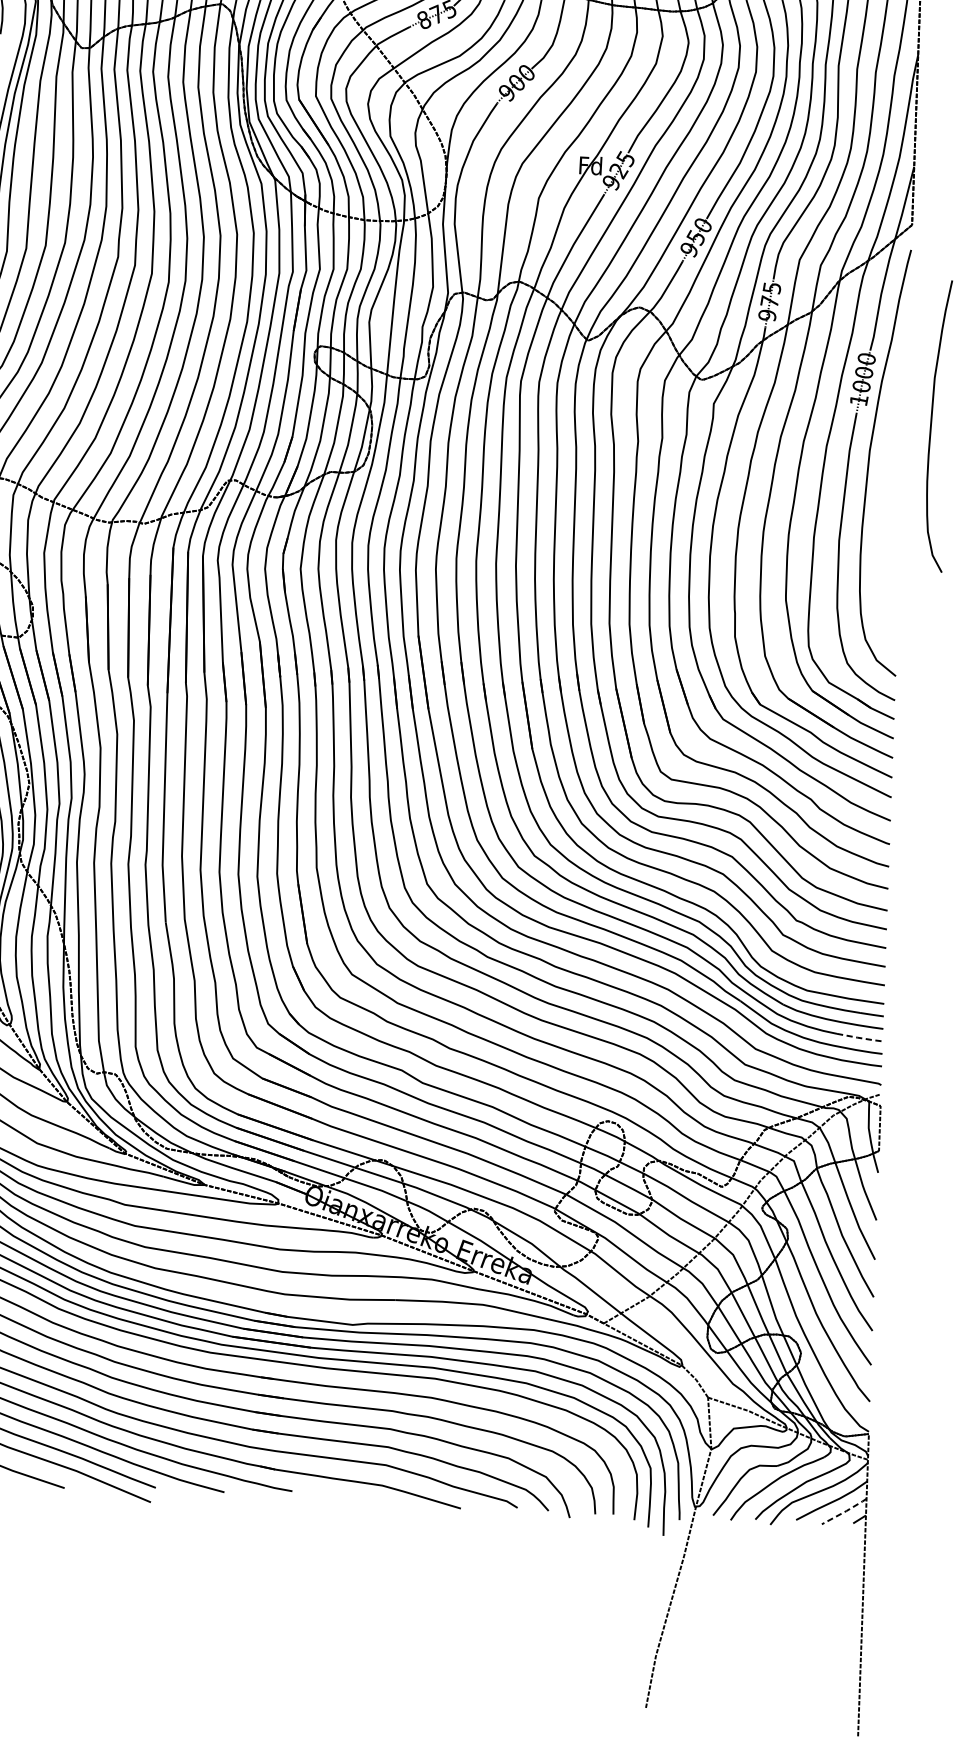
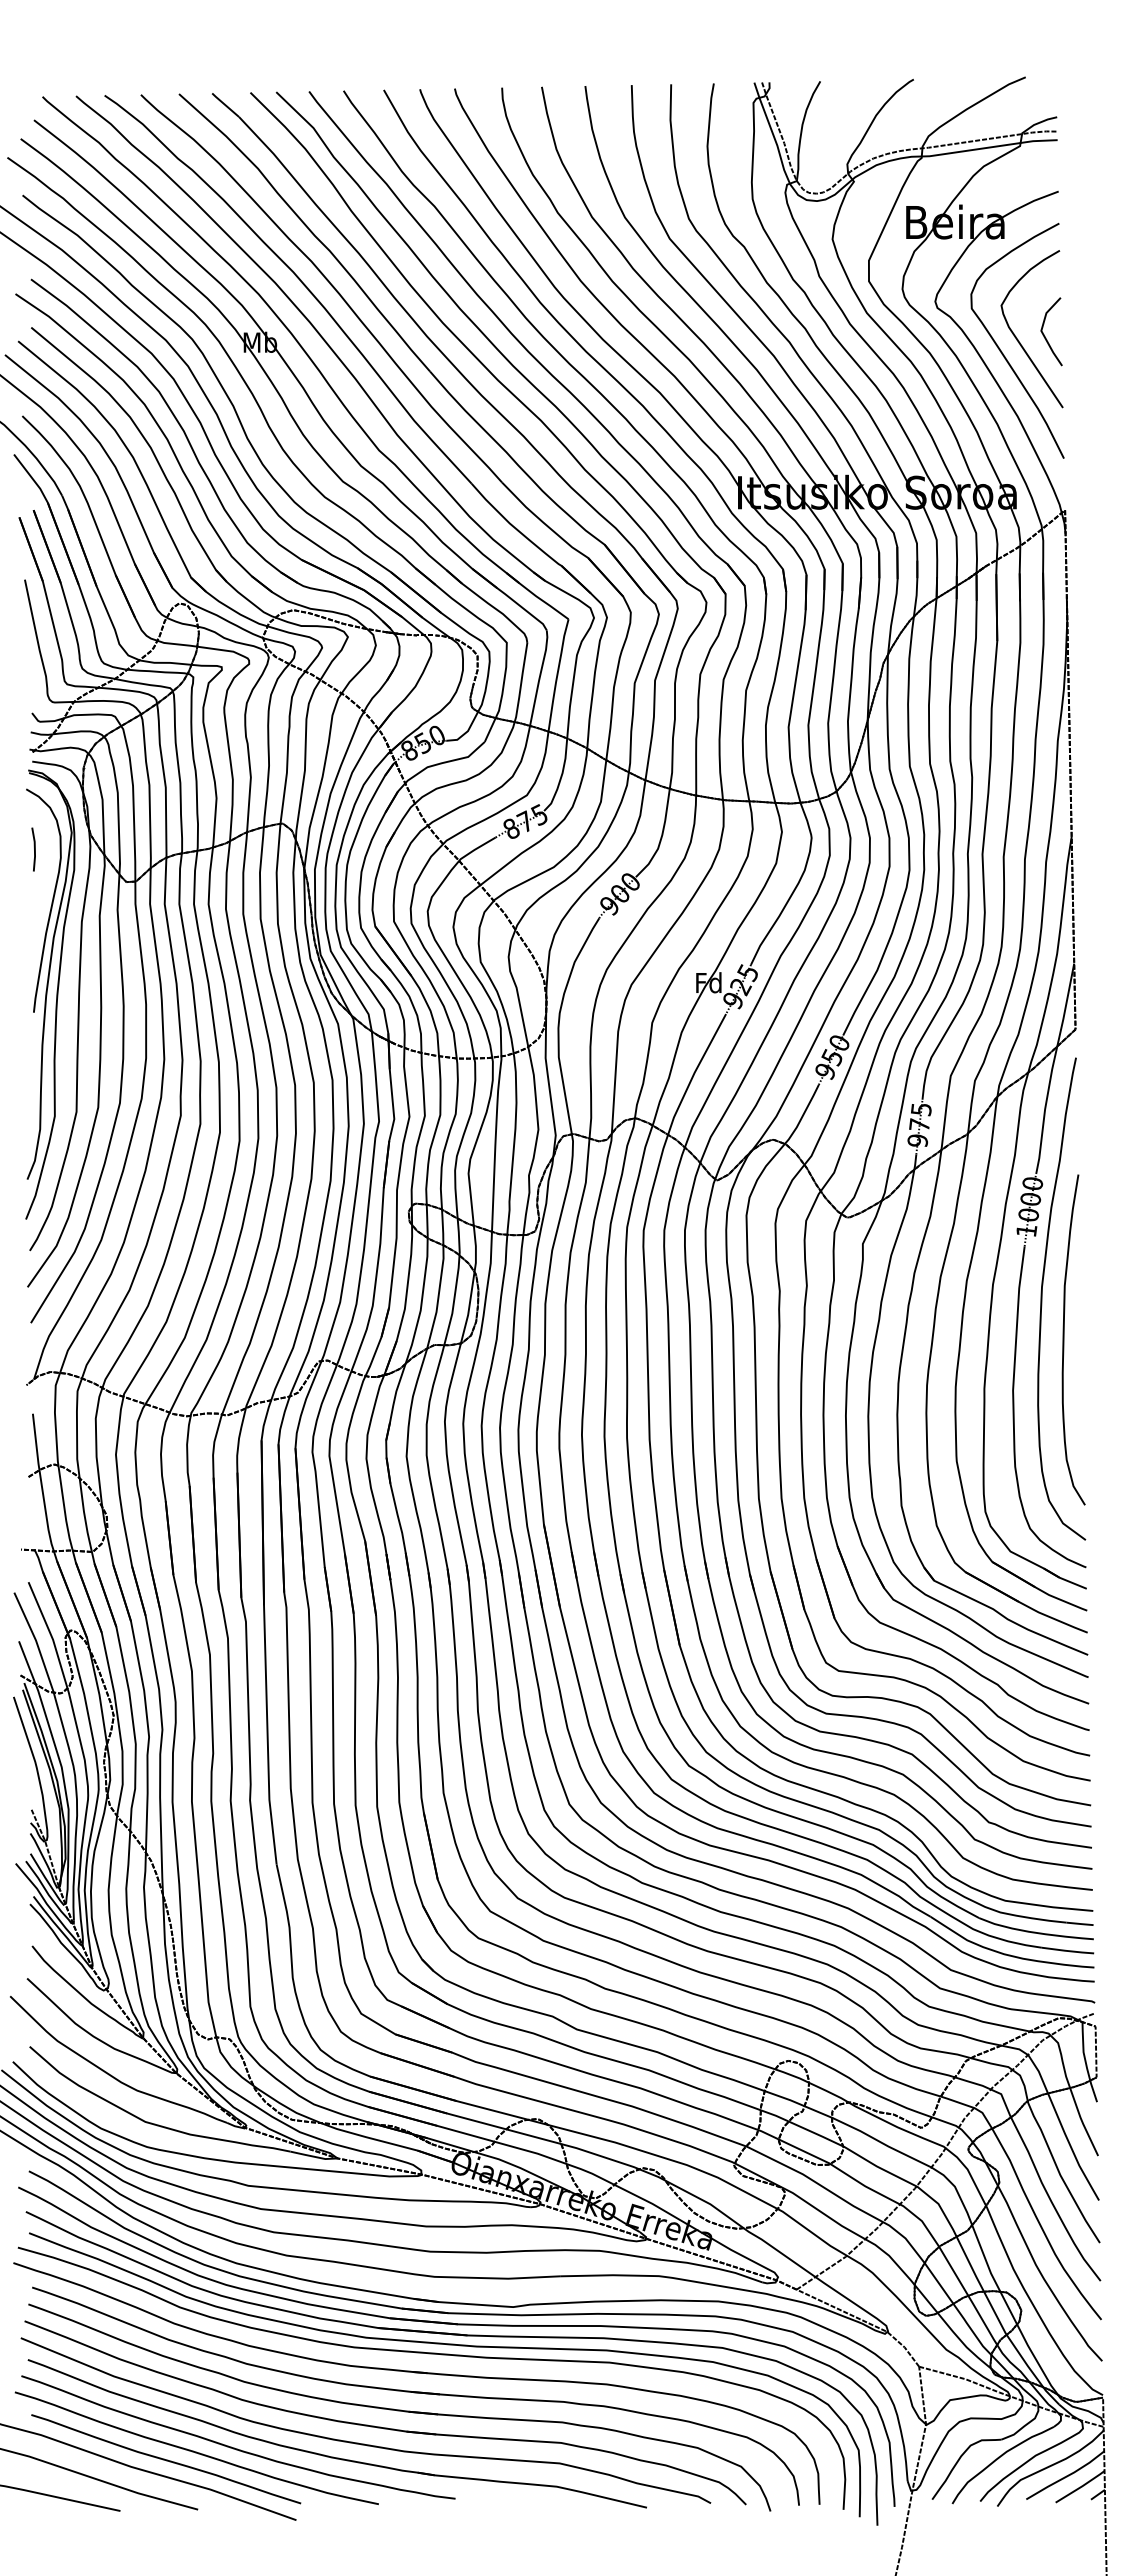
curve: (931, 425) -> (1064, 1339), moved
line: (860, 1038) -> (1068, 1951), dashed -> solid
line: (845, 1511) -> (1081, 2486), dashed -> solid

